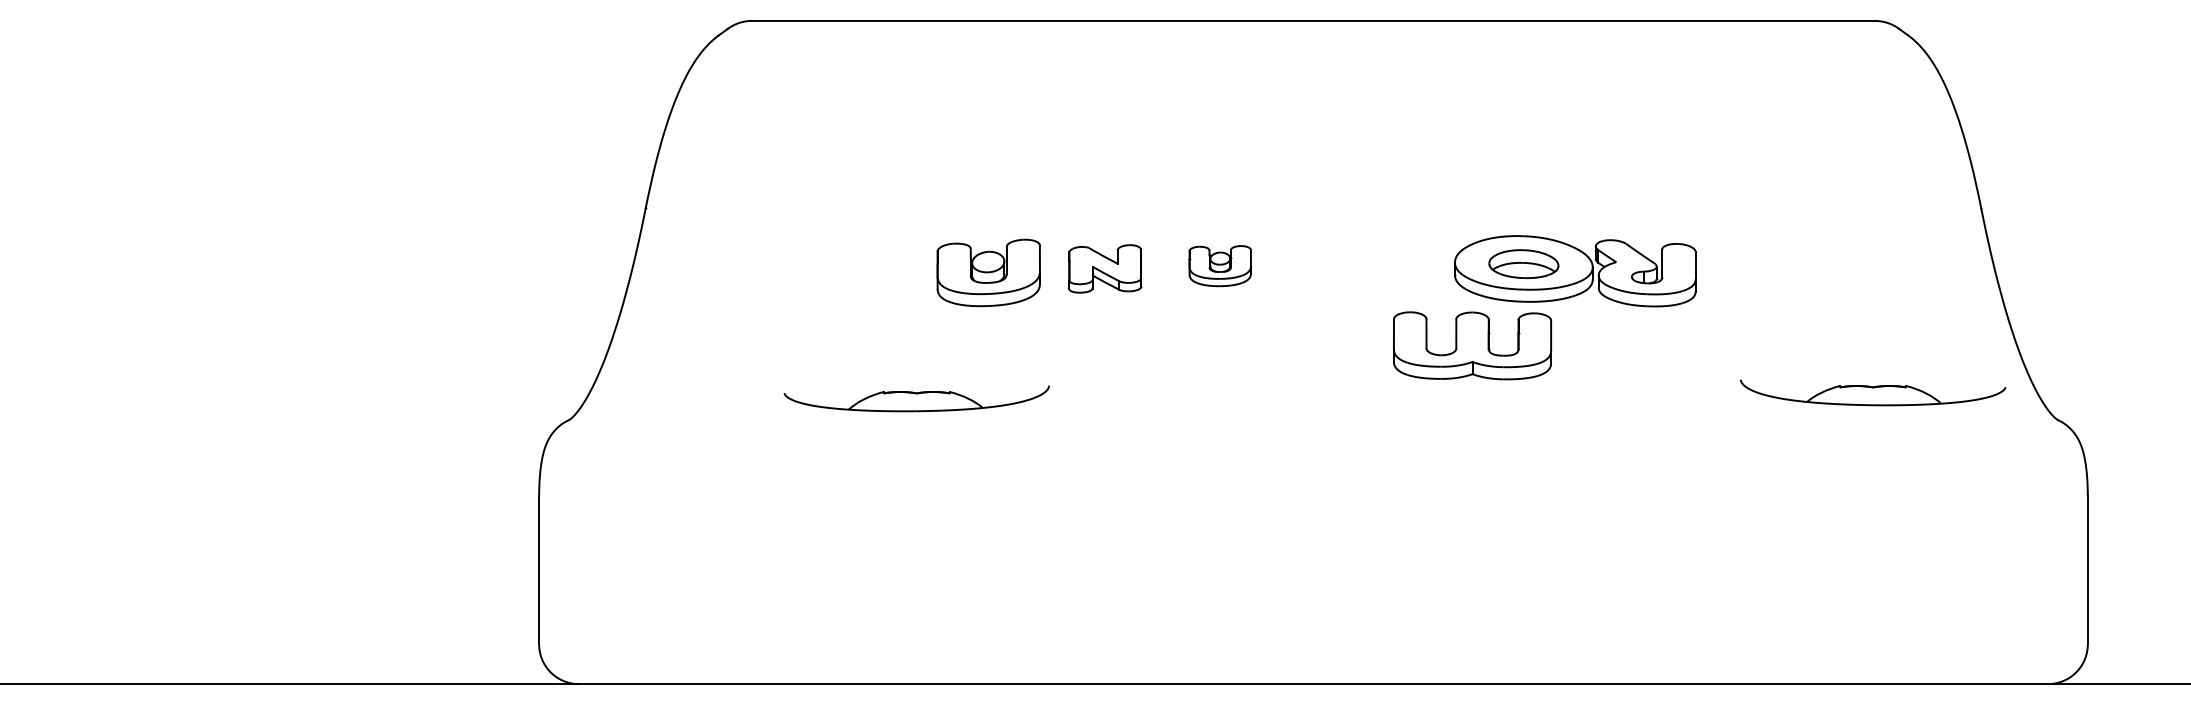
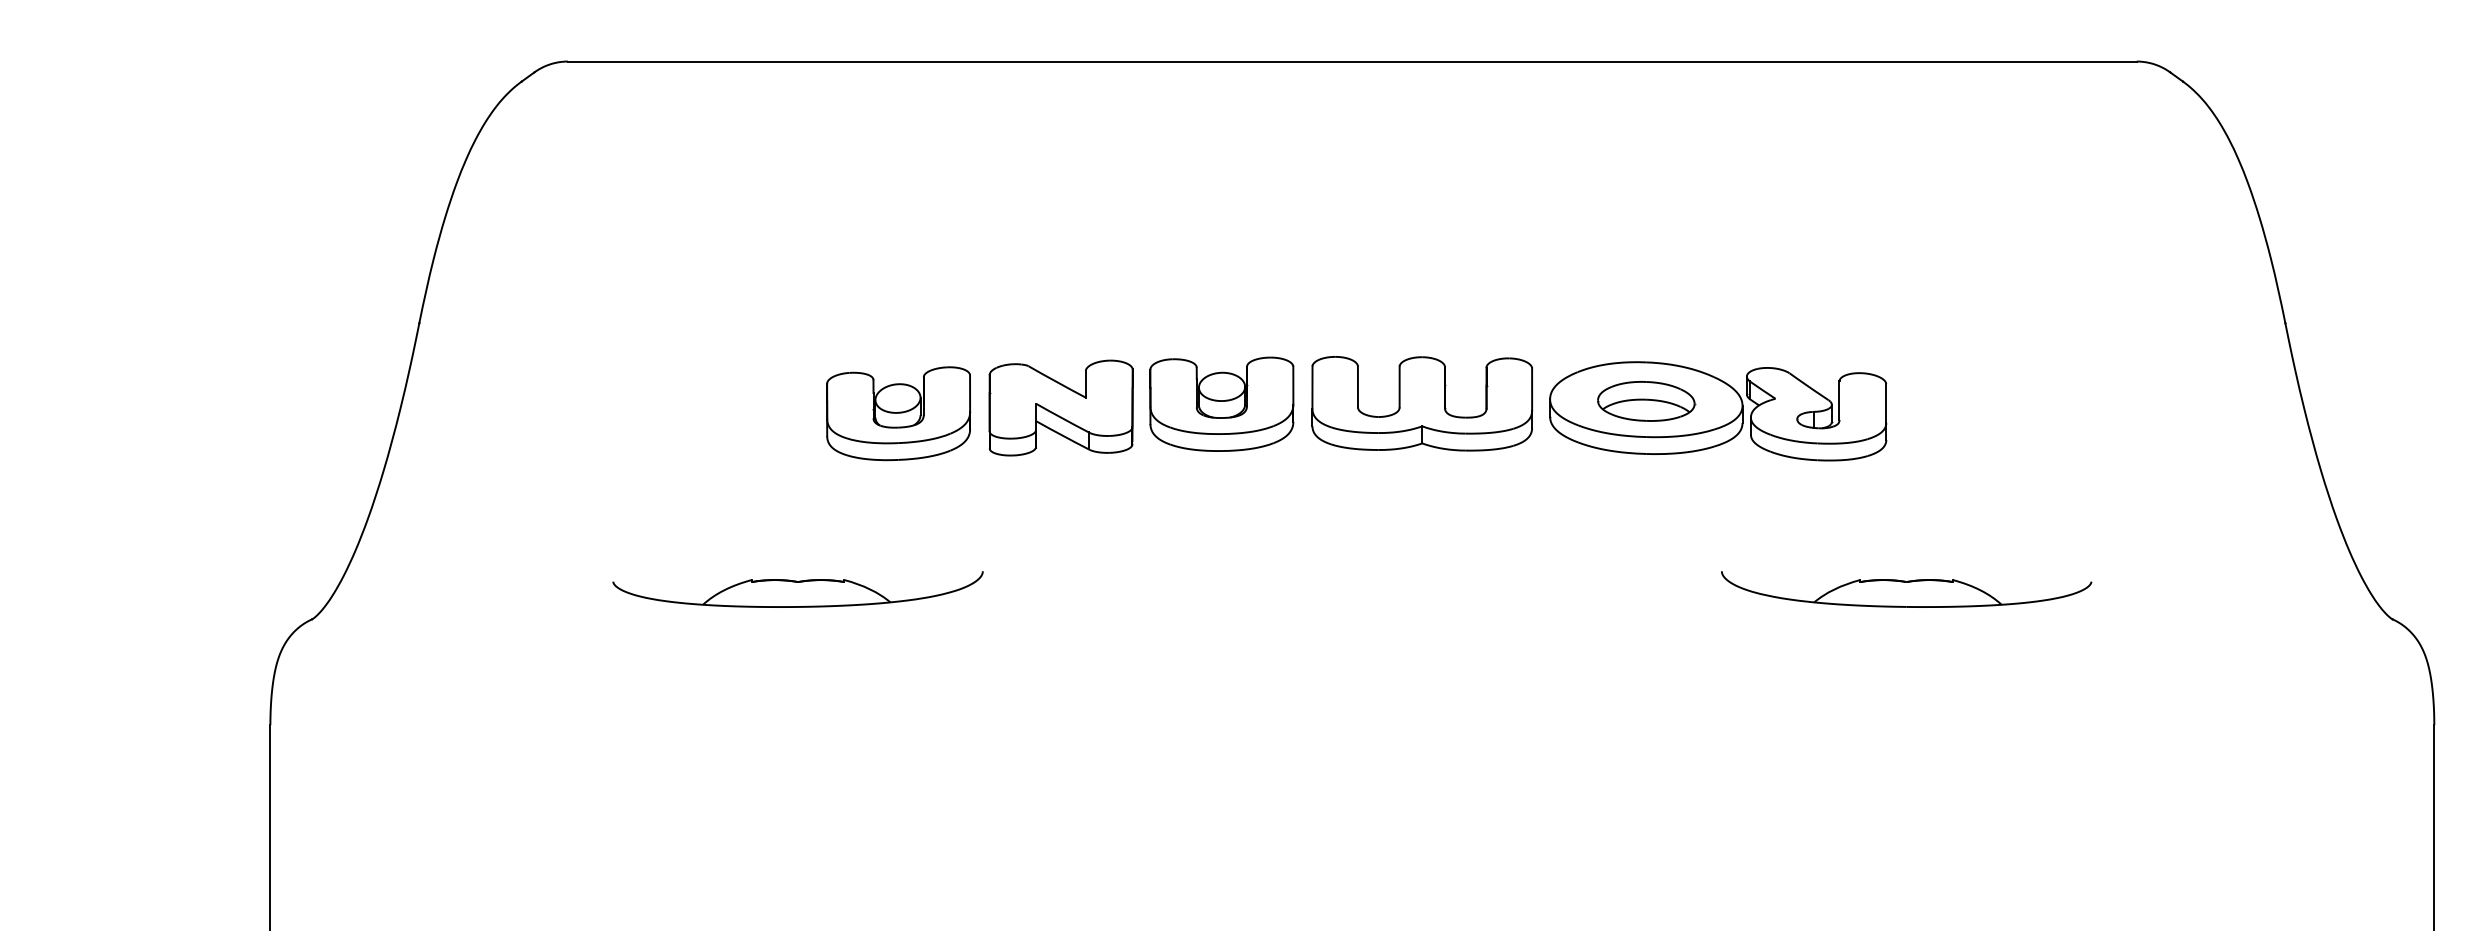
part: (1220, 265) -> (1222, 403), size x1.67
part: (1105, 268) -> (1061, 407), size x1.43
part: (1472, 345) -> (1422, 403), moved
part: (1873, 392) -> (1907, 589), moved

